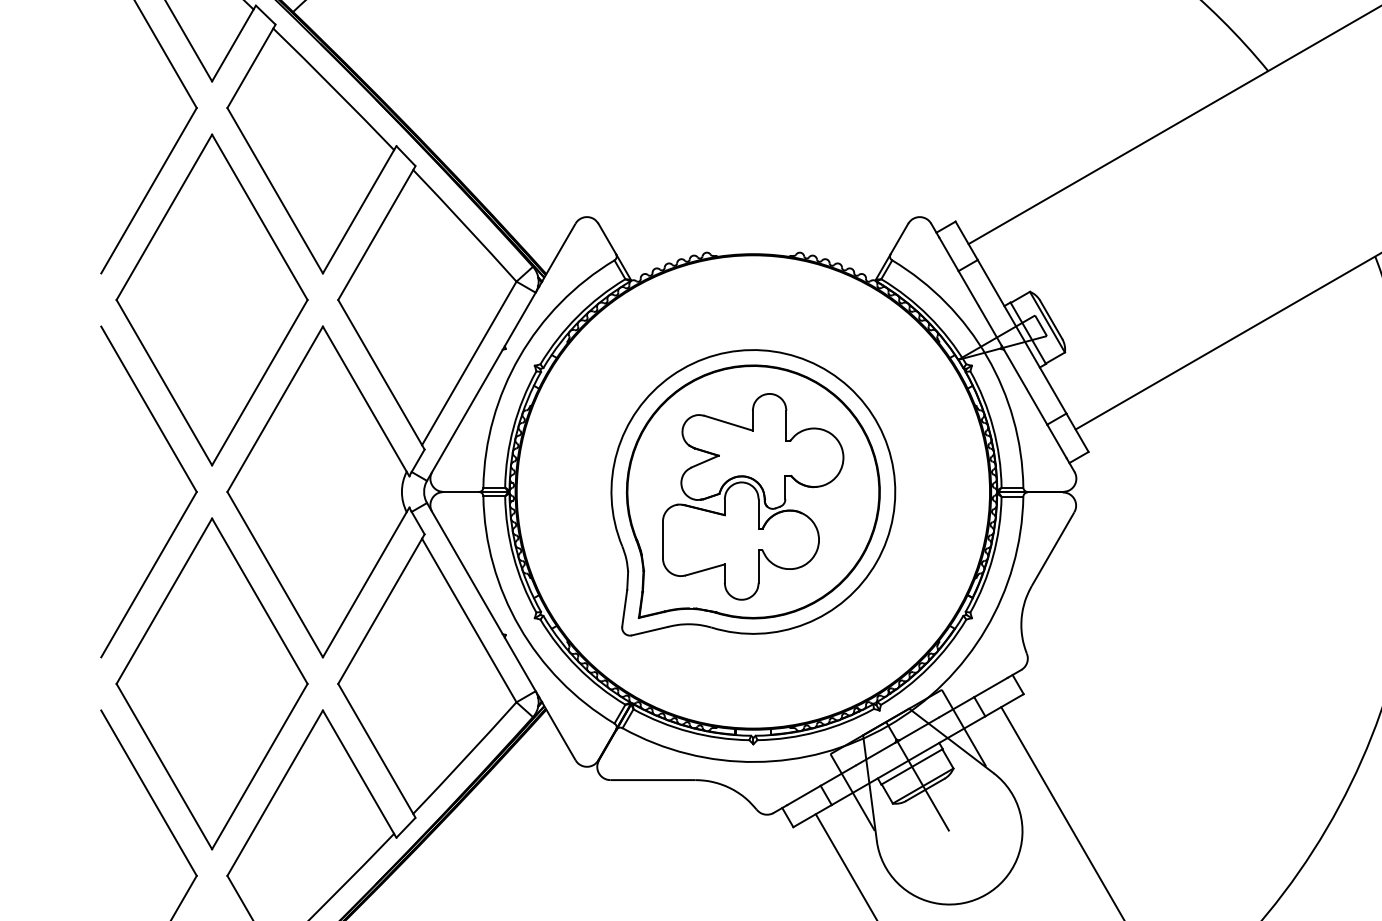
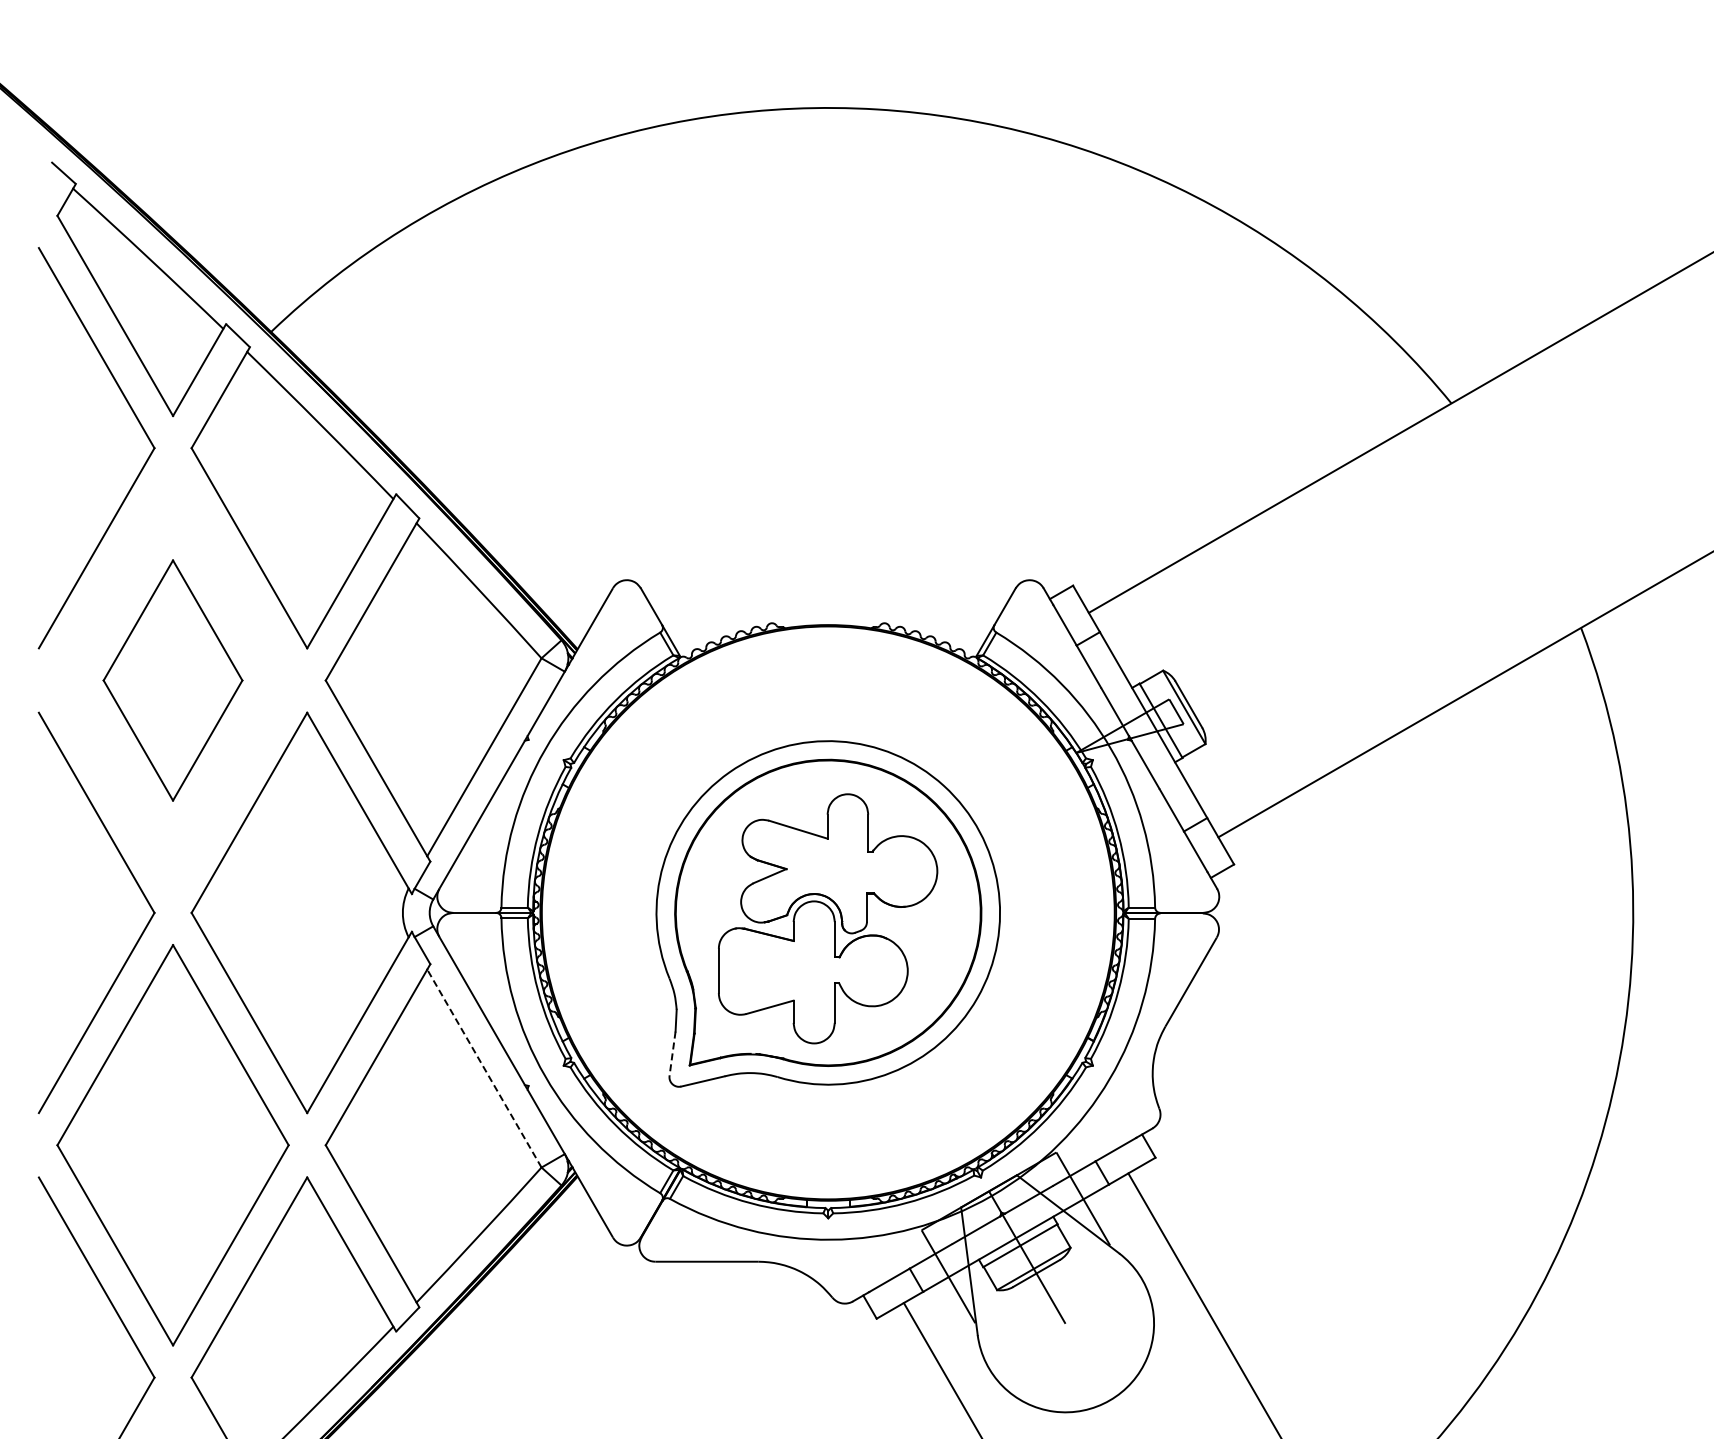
part: (211, 299) -> (172, 680), size x0.6
line: (624, 608) -> (672, 1054), solid -> dashed
line: (469, 620) -> (484, 1068), solid -> dashed

